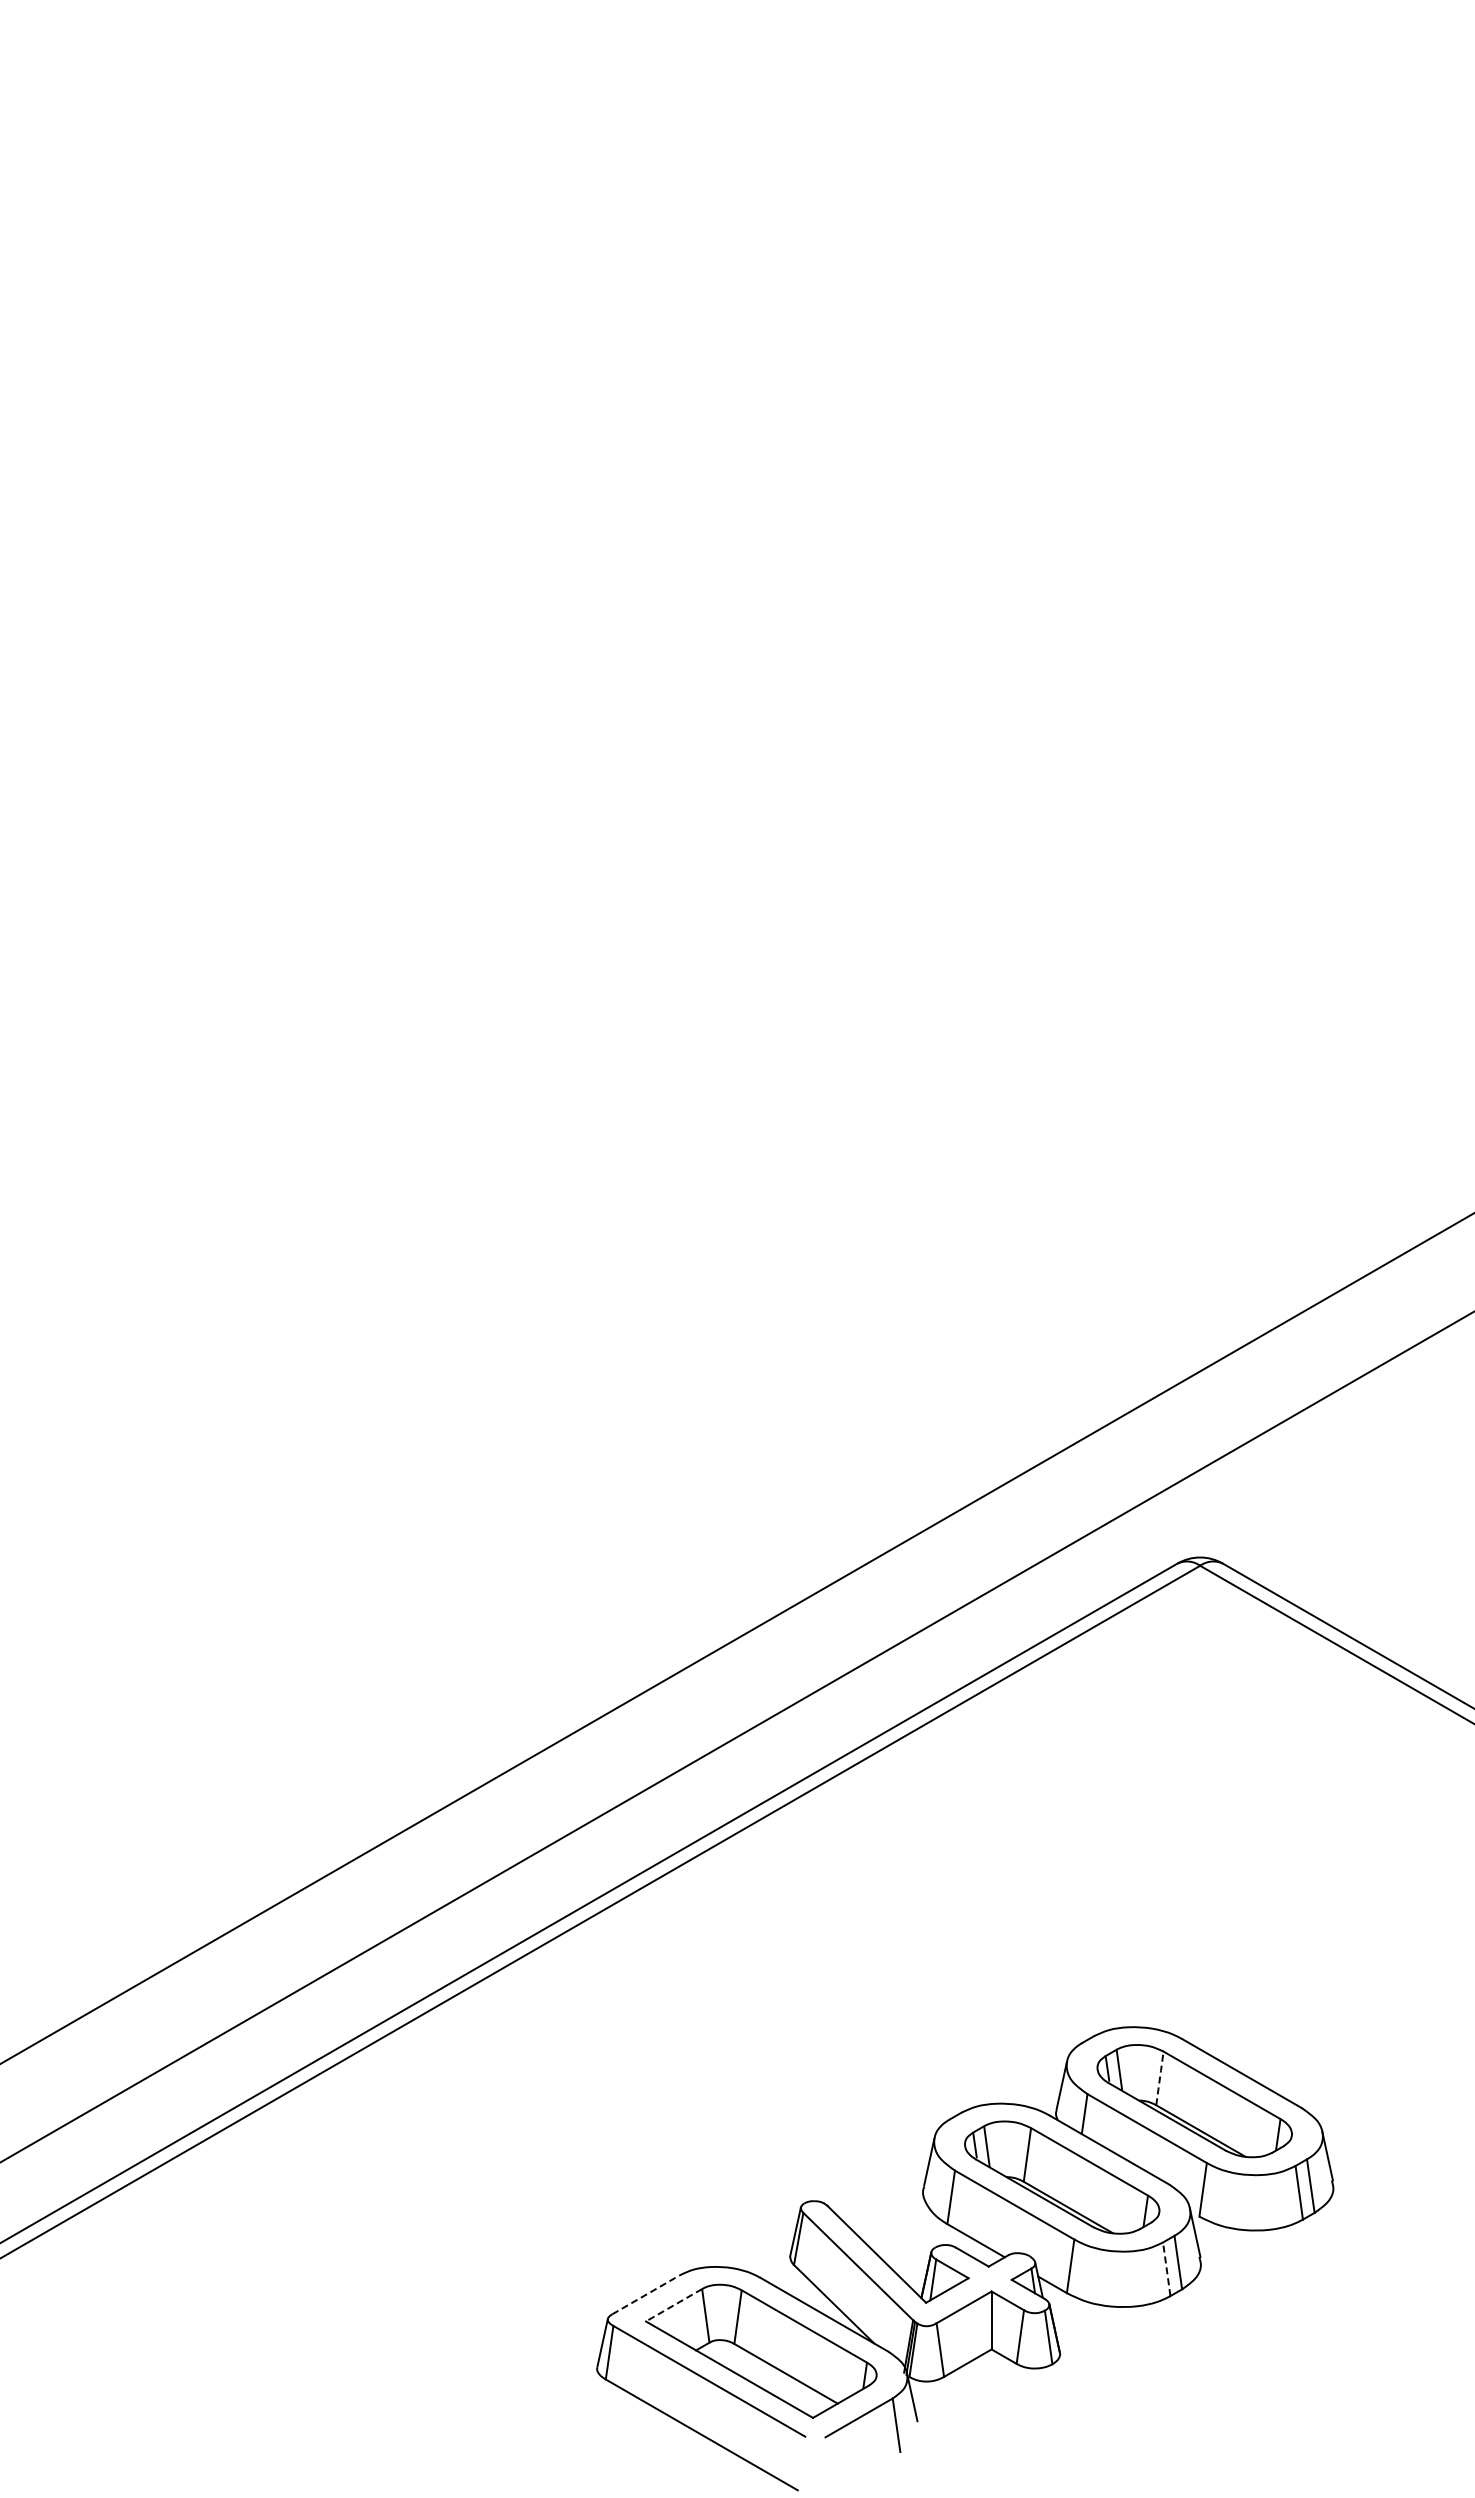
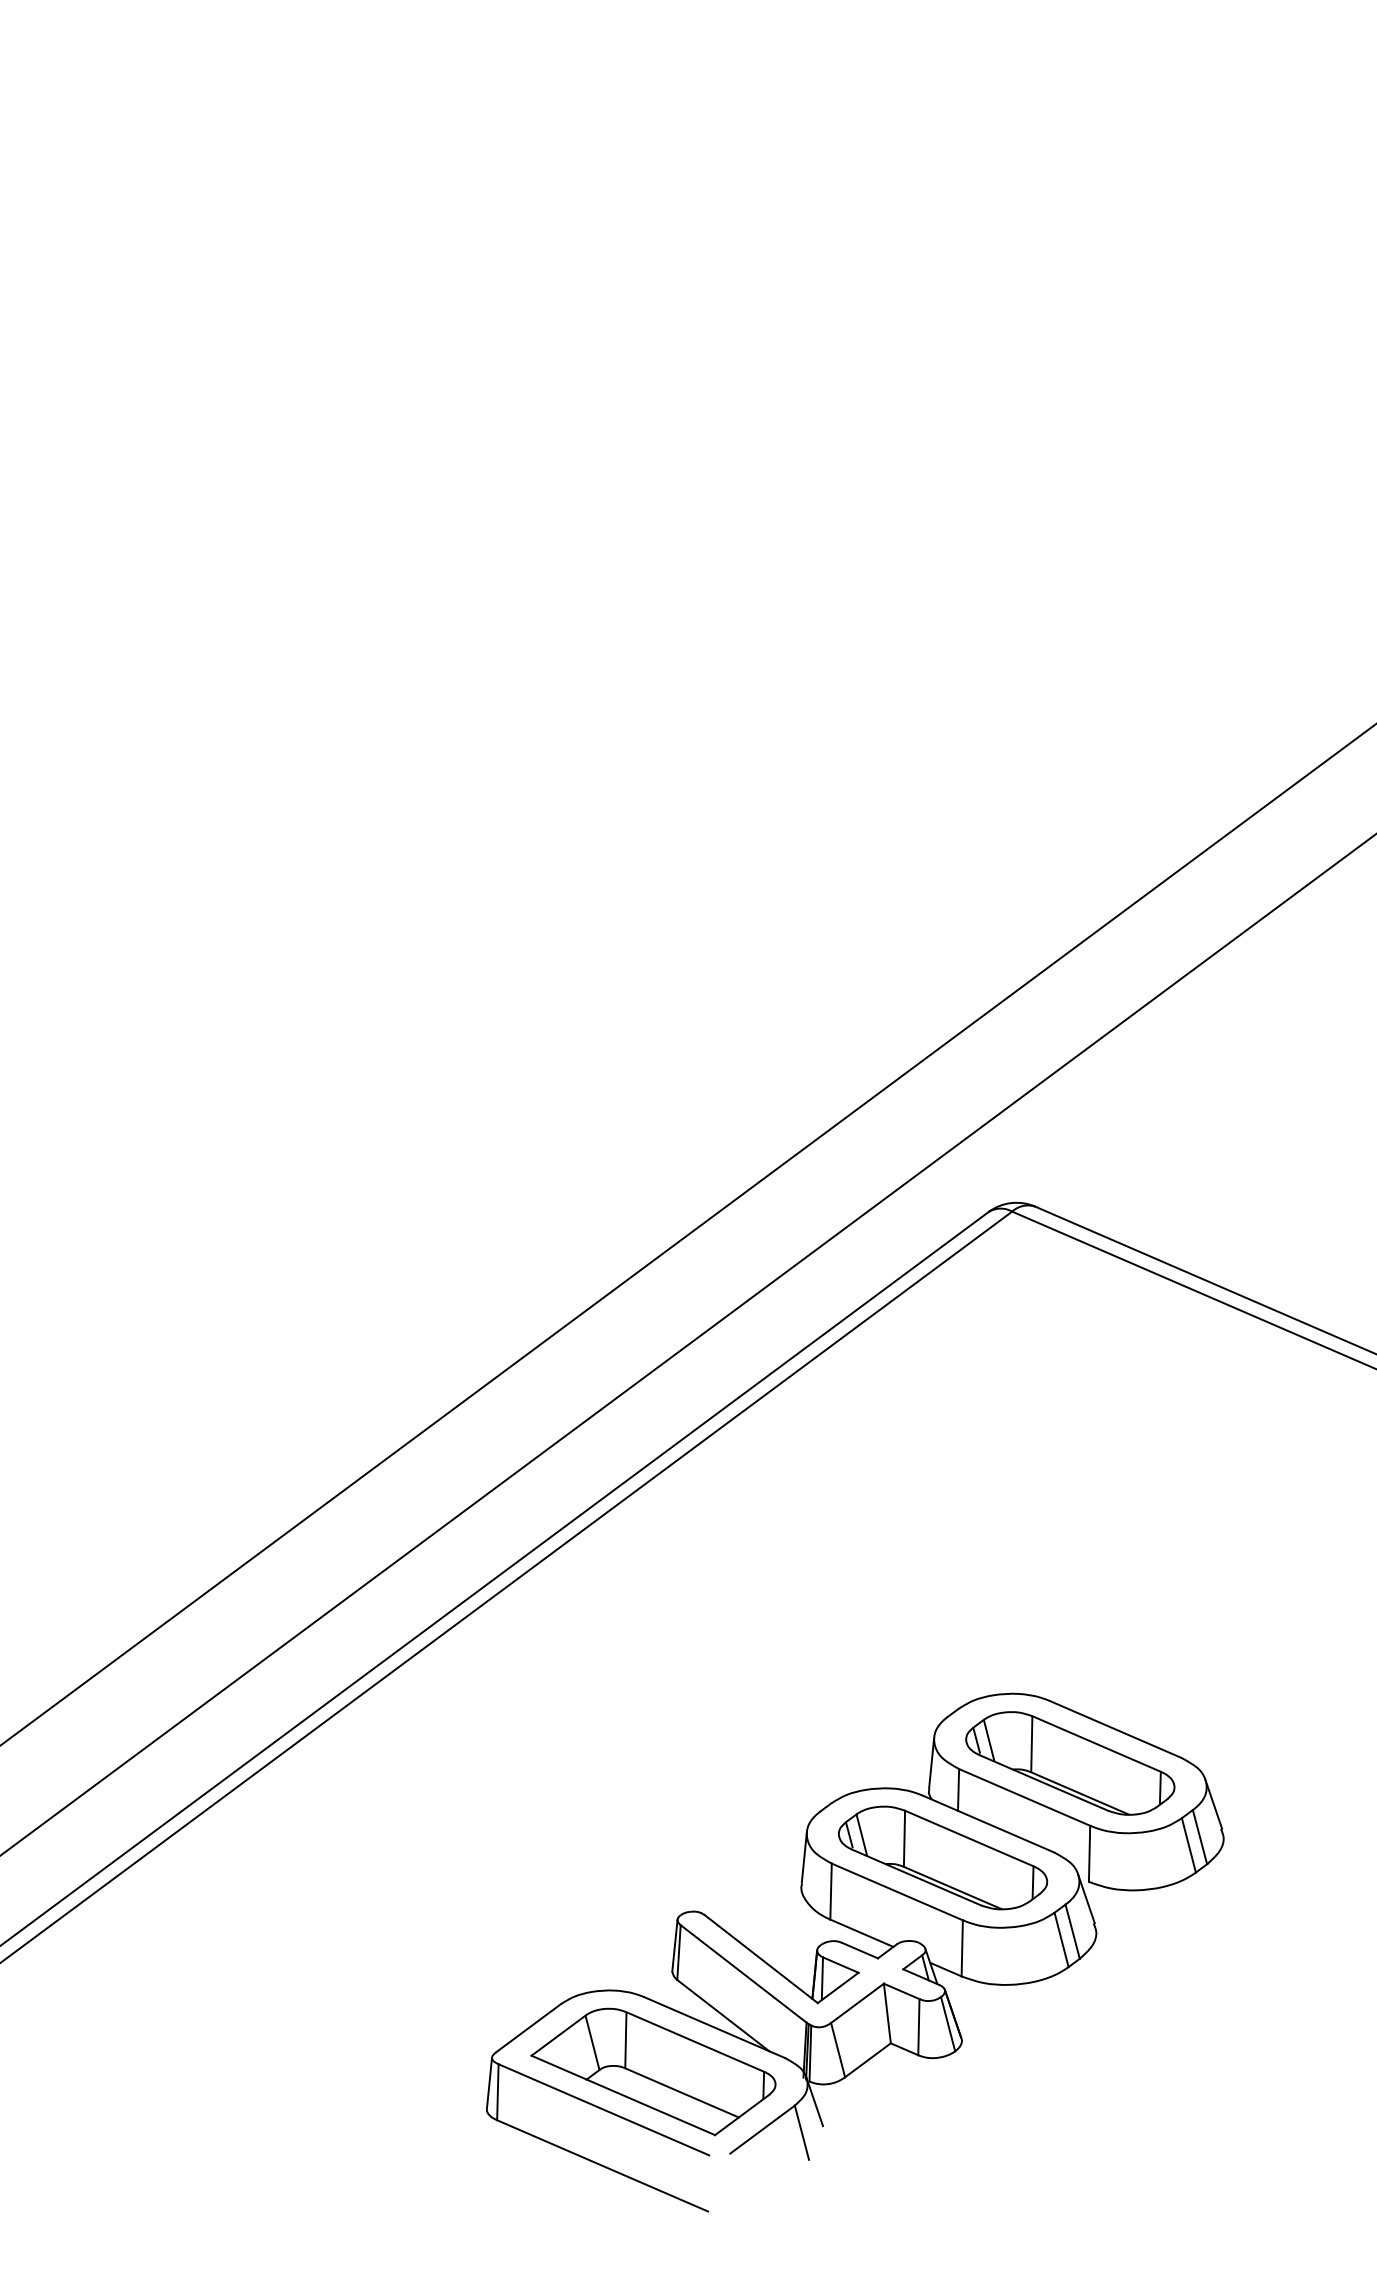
line: (1159, 2078) -> (1031, 1744), dashed -> solid
line: (1166, 2268) -> (1061, 1939), dashed -> solid
line: (645, 2294) -> (527, 2028), dashed -> solid
line: (673, 2305) -> (558, 2035), dashed -> solid

